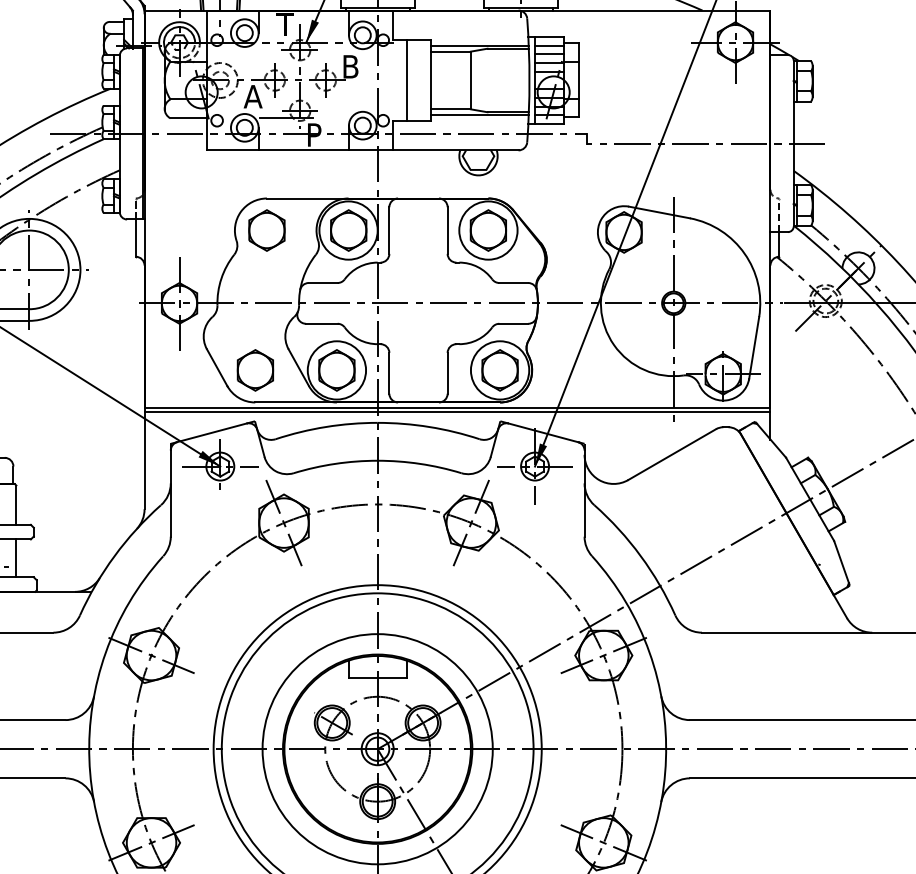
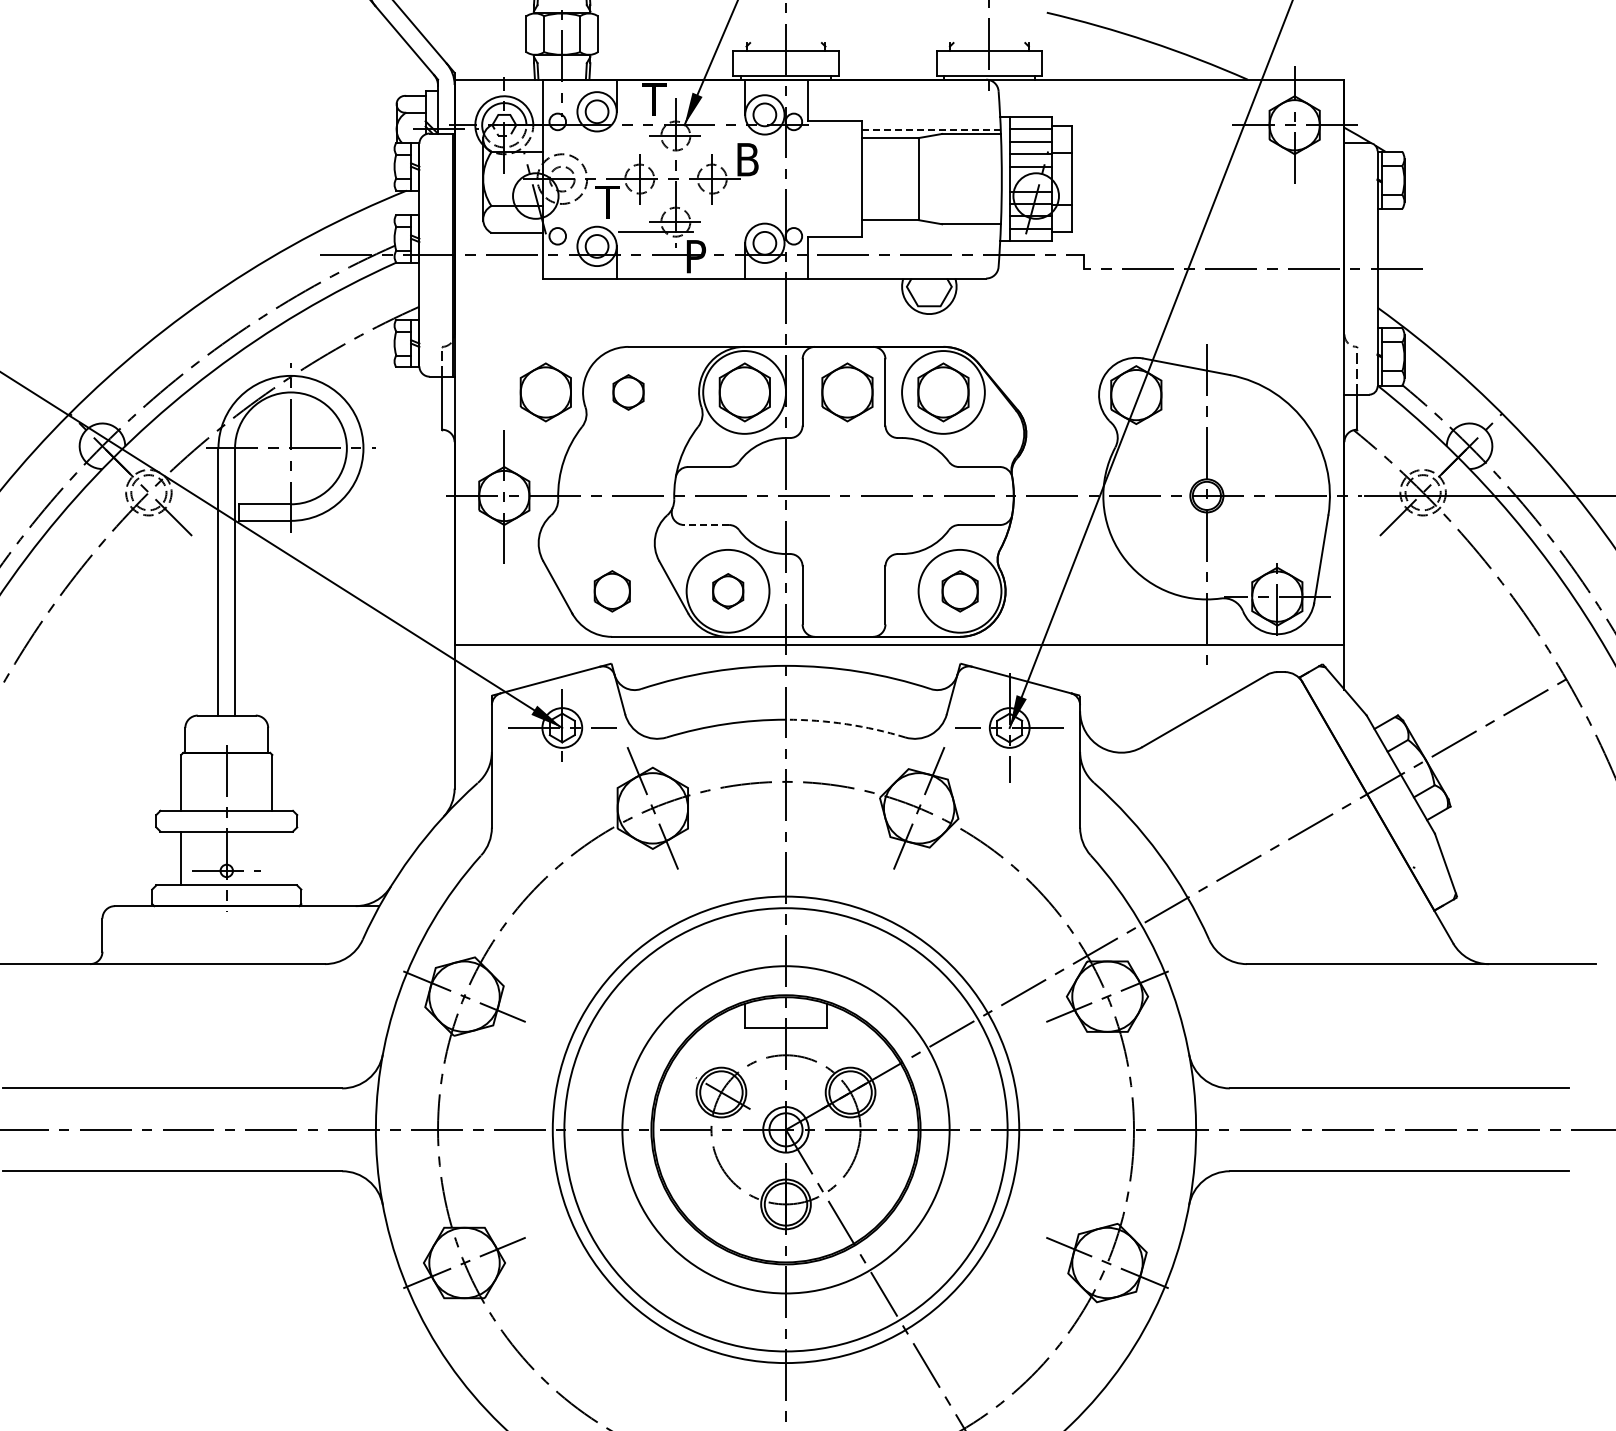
line: (480, 45) -> (931, 129), solid -> dashed
line: (406, 80) -> (827, 179), removed
text: (252, 96) -> (608, 201), A -> T
line: (480, 115) -> (931, 228), removed
part: (208, 230) -> (545, 392), added
part: (266, 230) -> (628, 392), size x0.6
part: (420, 230) -> (847, 392), added
line: (321, 324) -> (706, 525), solid -> dashed
part: (255, 370) -> (612, 591), size x0.7
part: (337, 370) -> (728, 591), size x0.6
part: (500, 370) -> (960, 591), size x0.7
line: (457, 411) -> (899, 649), removed
arc: (420, 464) -> (846, 724), solid -> dashed
line: (16, 558) -> (272, 858), removed

